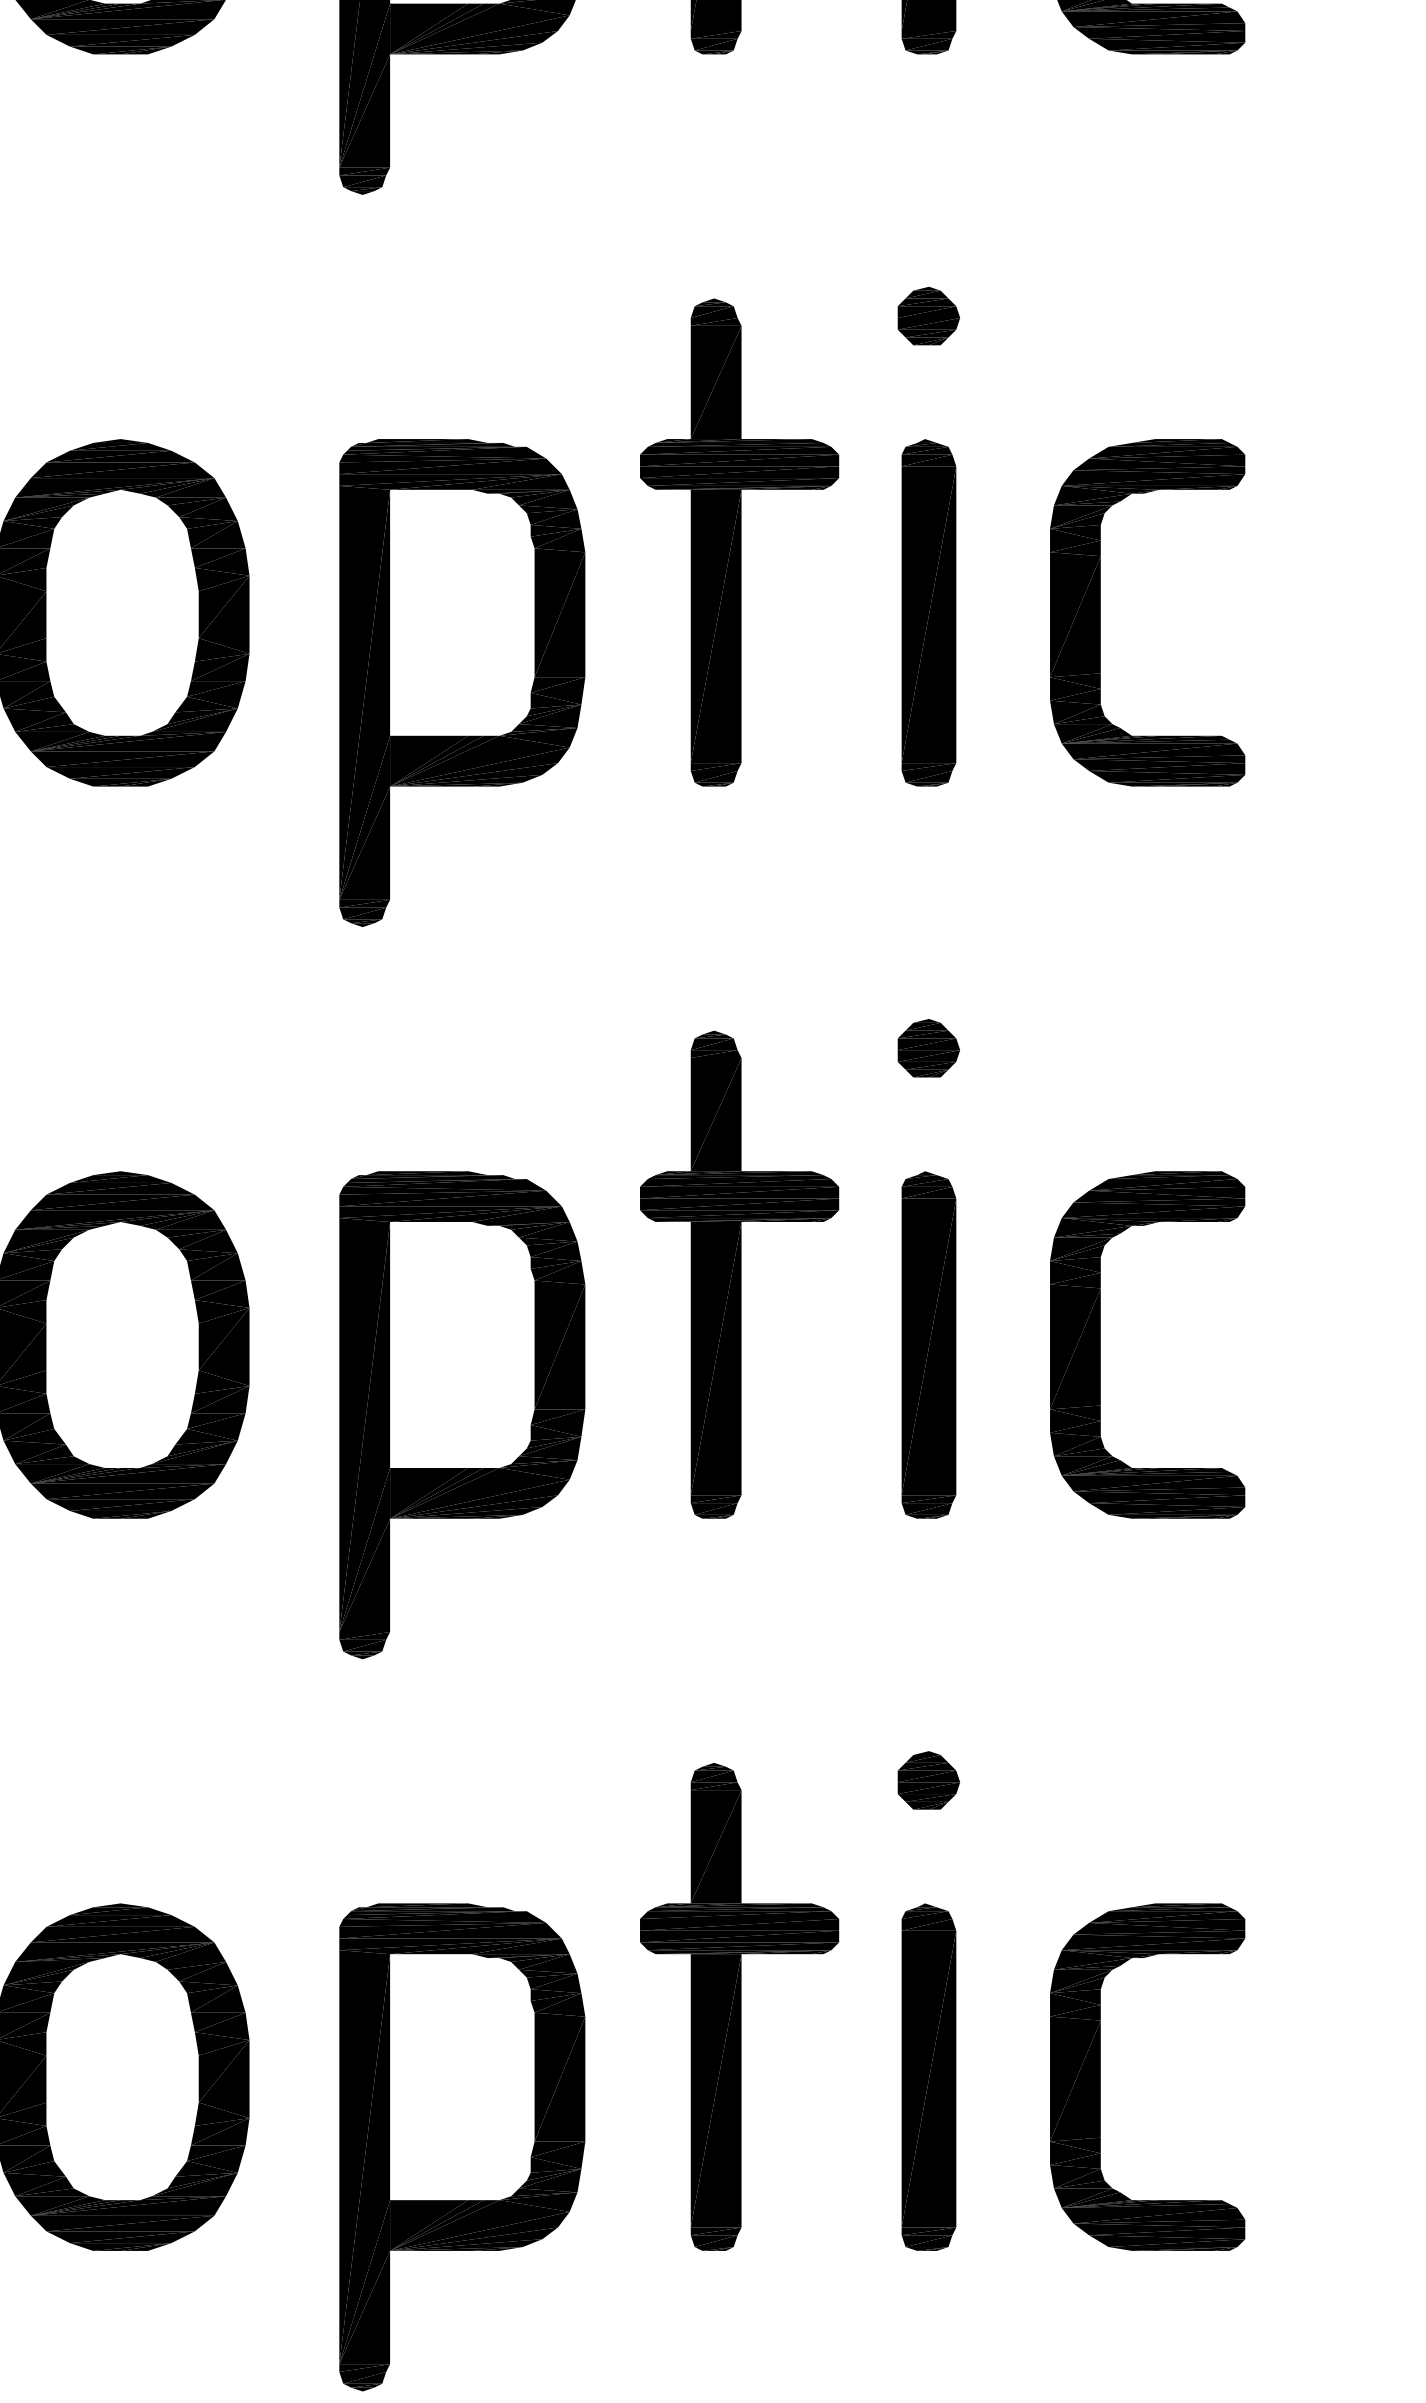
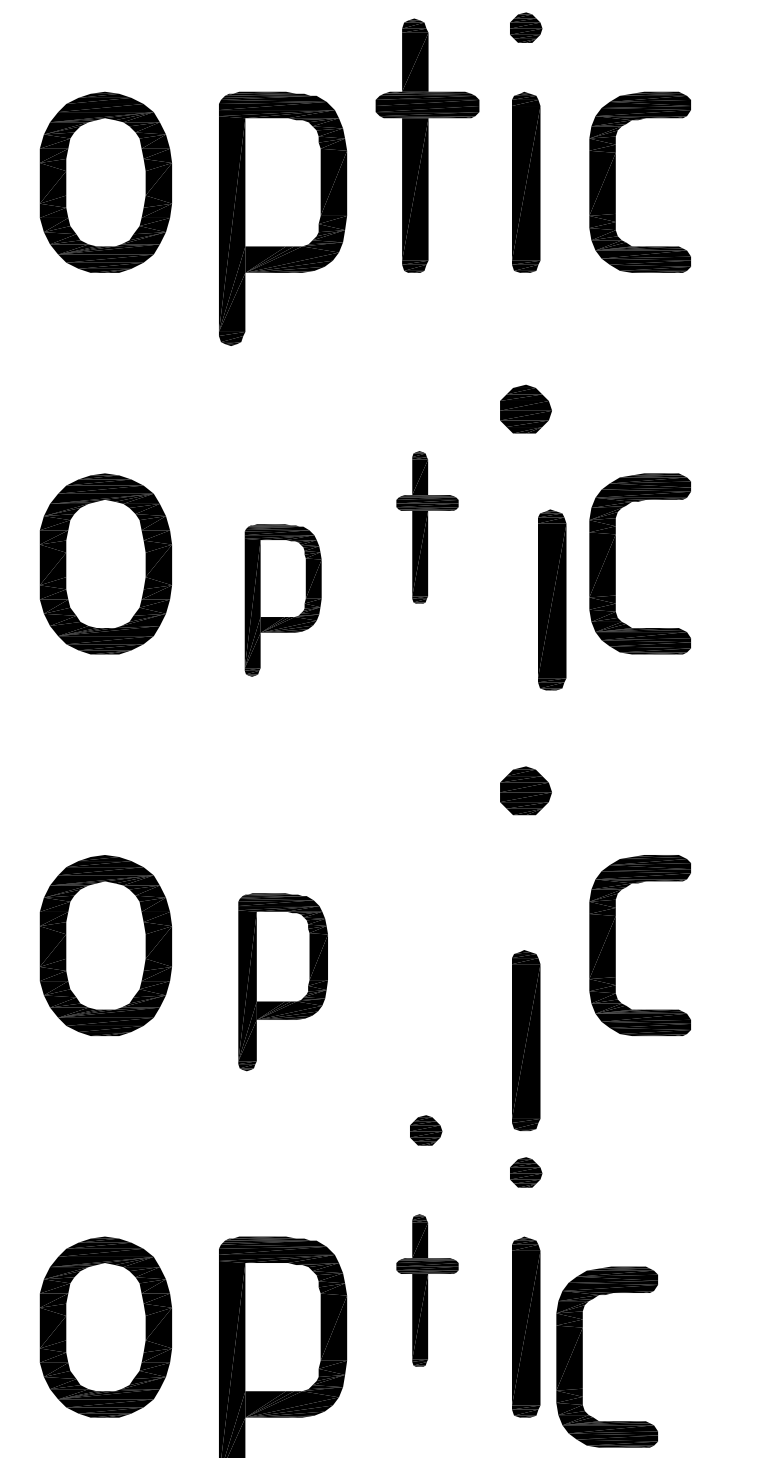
part: (929, 316) -> (526, 409), size x1.6
part: (739, 542) -> (427, 527), size x0.6
part: (929, 611) -> (552, 599), moved
part: (463, 682) -> (283, 600), size x0.6
part: (929, 1047) -> (526, 790), size x1.6
part: (739, 1273) -> (427, 908), removed
part: (929, 1344) -> (526, 1040), moved
part: (463, 1415) -> (283, 982), size x0.7
part: (737, 1699) -> (426, 1130), added
part: (739, 2006) -> (427, 1290), size x0.6
part: (1100, 2075) -> (582, 1356), moved

